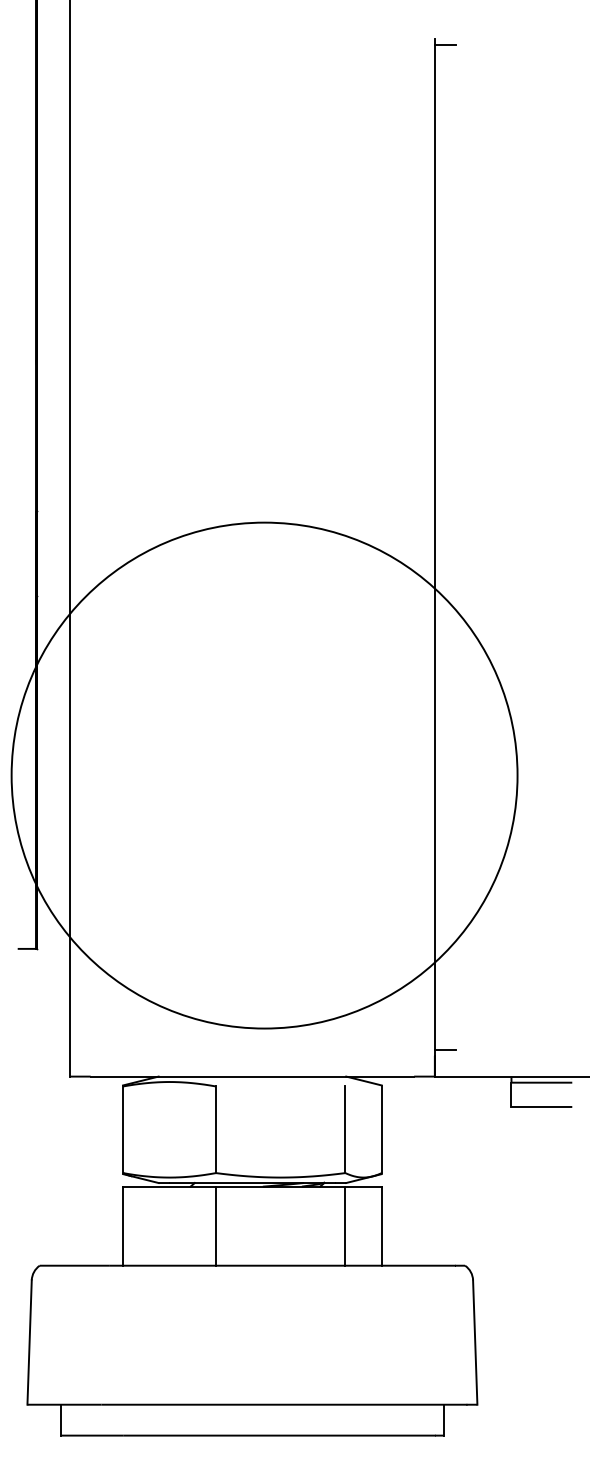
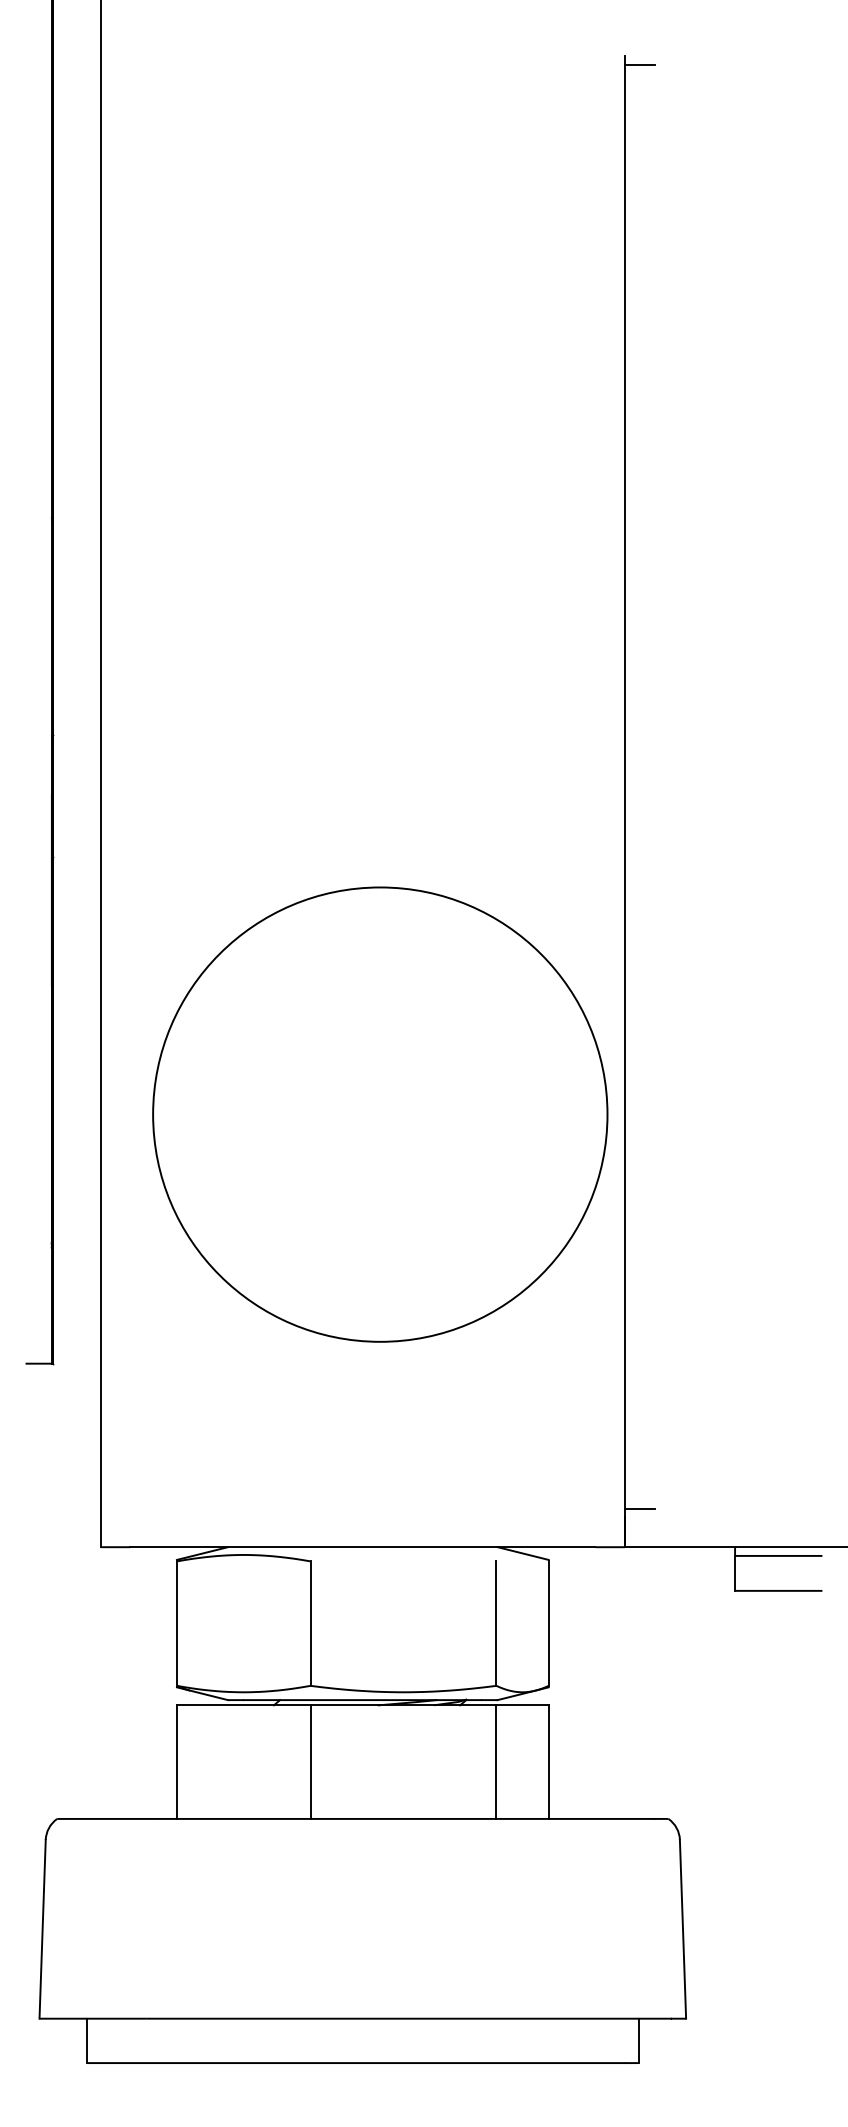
circle: (264, 775) -> (380, 1114), size x0.62

